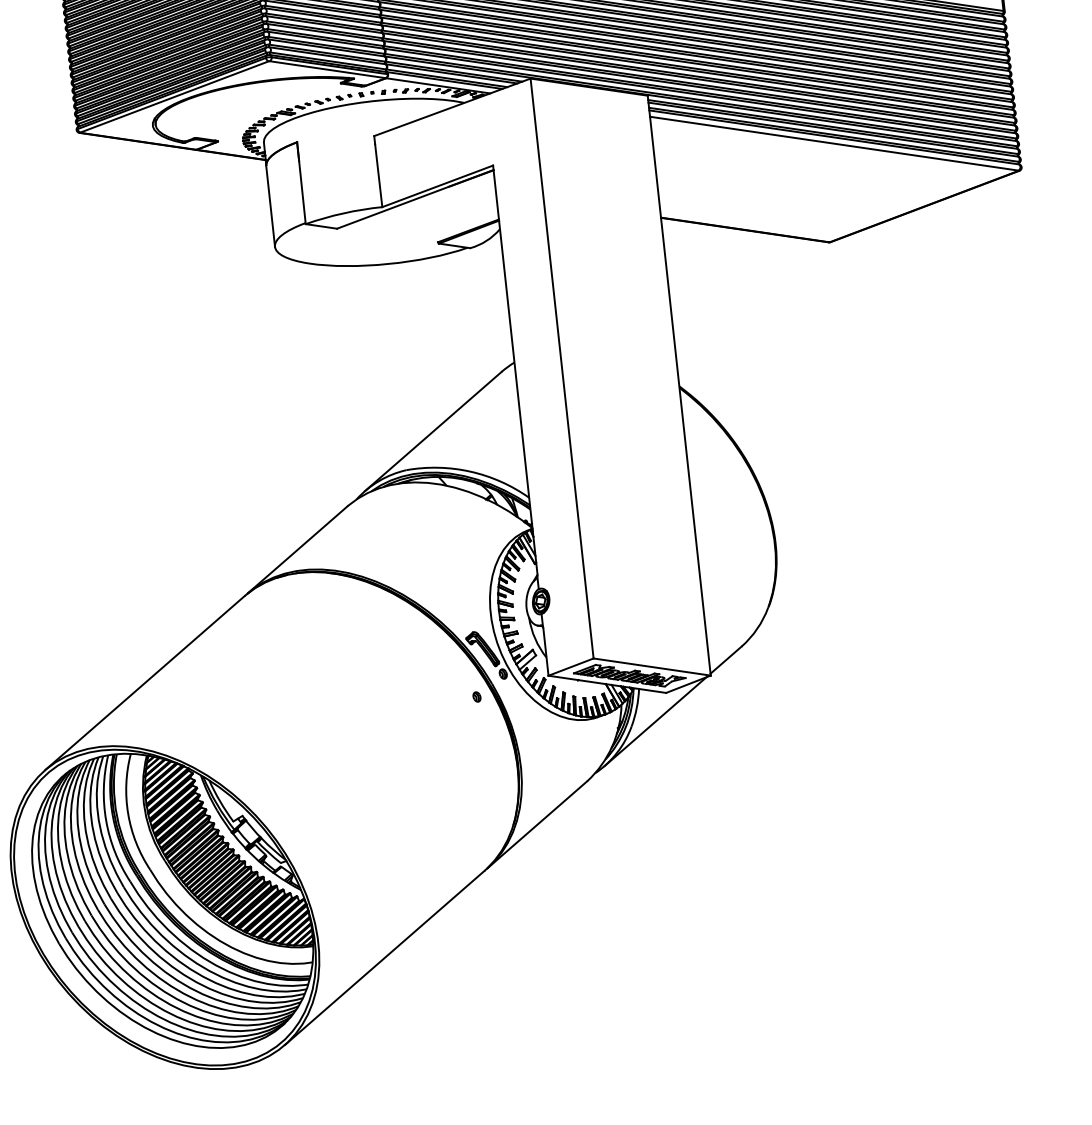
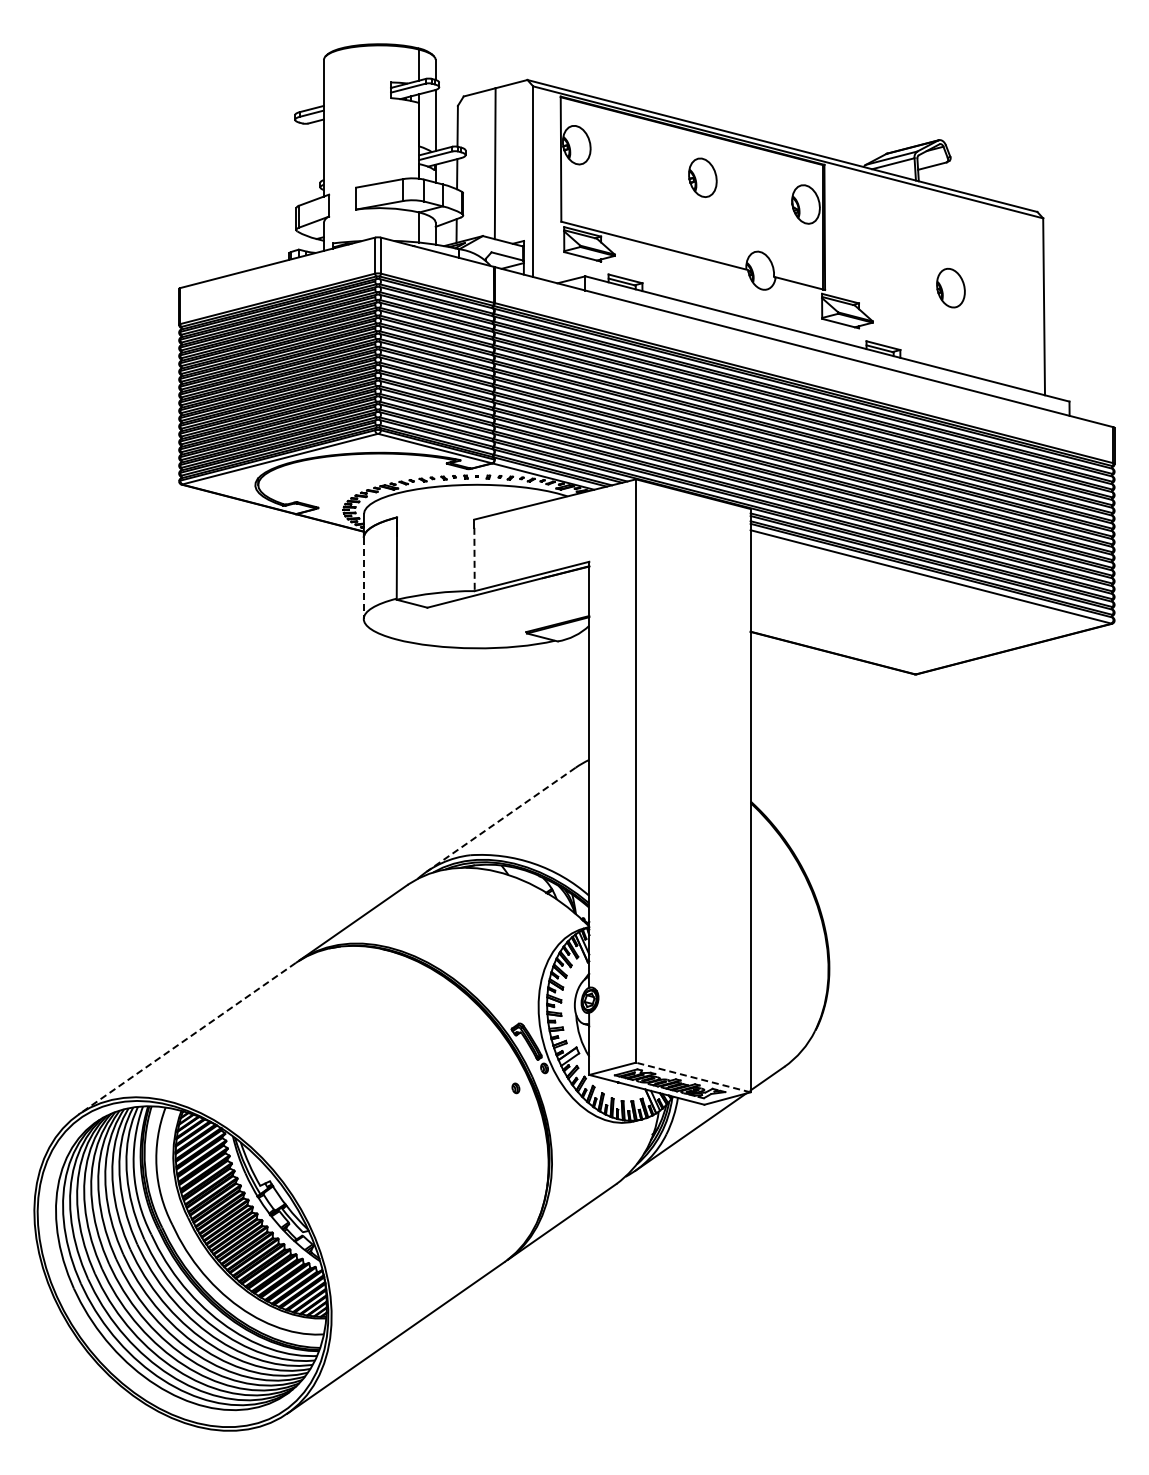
line: (378, 175) -> (474, 559), solid -> dashed
line: (270, 206) -> (363, 578), solid -> dashed
line: (433, 431) -> (501, 819), solid -> dashed
line: (651, 667) -> (692, 1077), solid -> dashed
line: (144, 684) -> (186, 1039), solid -> dashed

